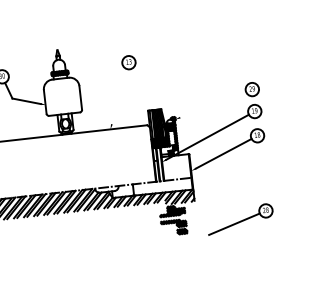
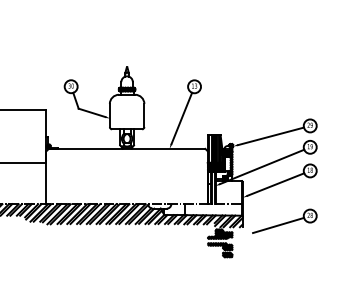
line: (119, 96) -> (181, 118), added
line: (212, 105) -> (270, 136), added
part: (240, 218) -> (284, 220), moved

